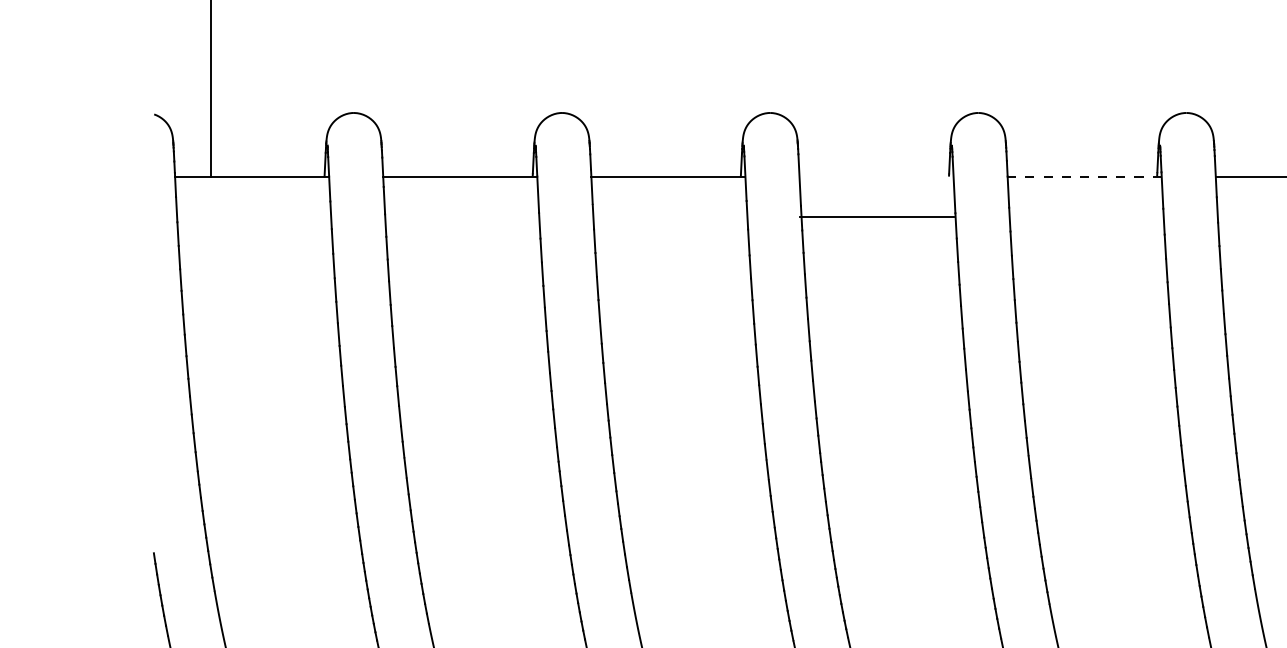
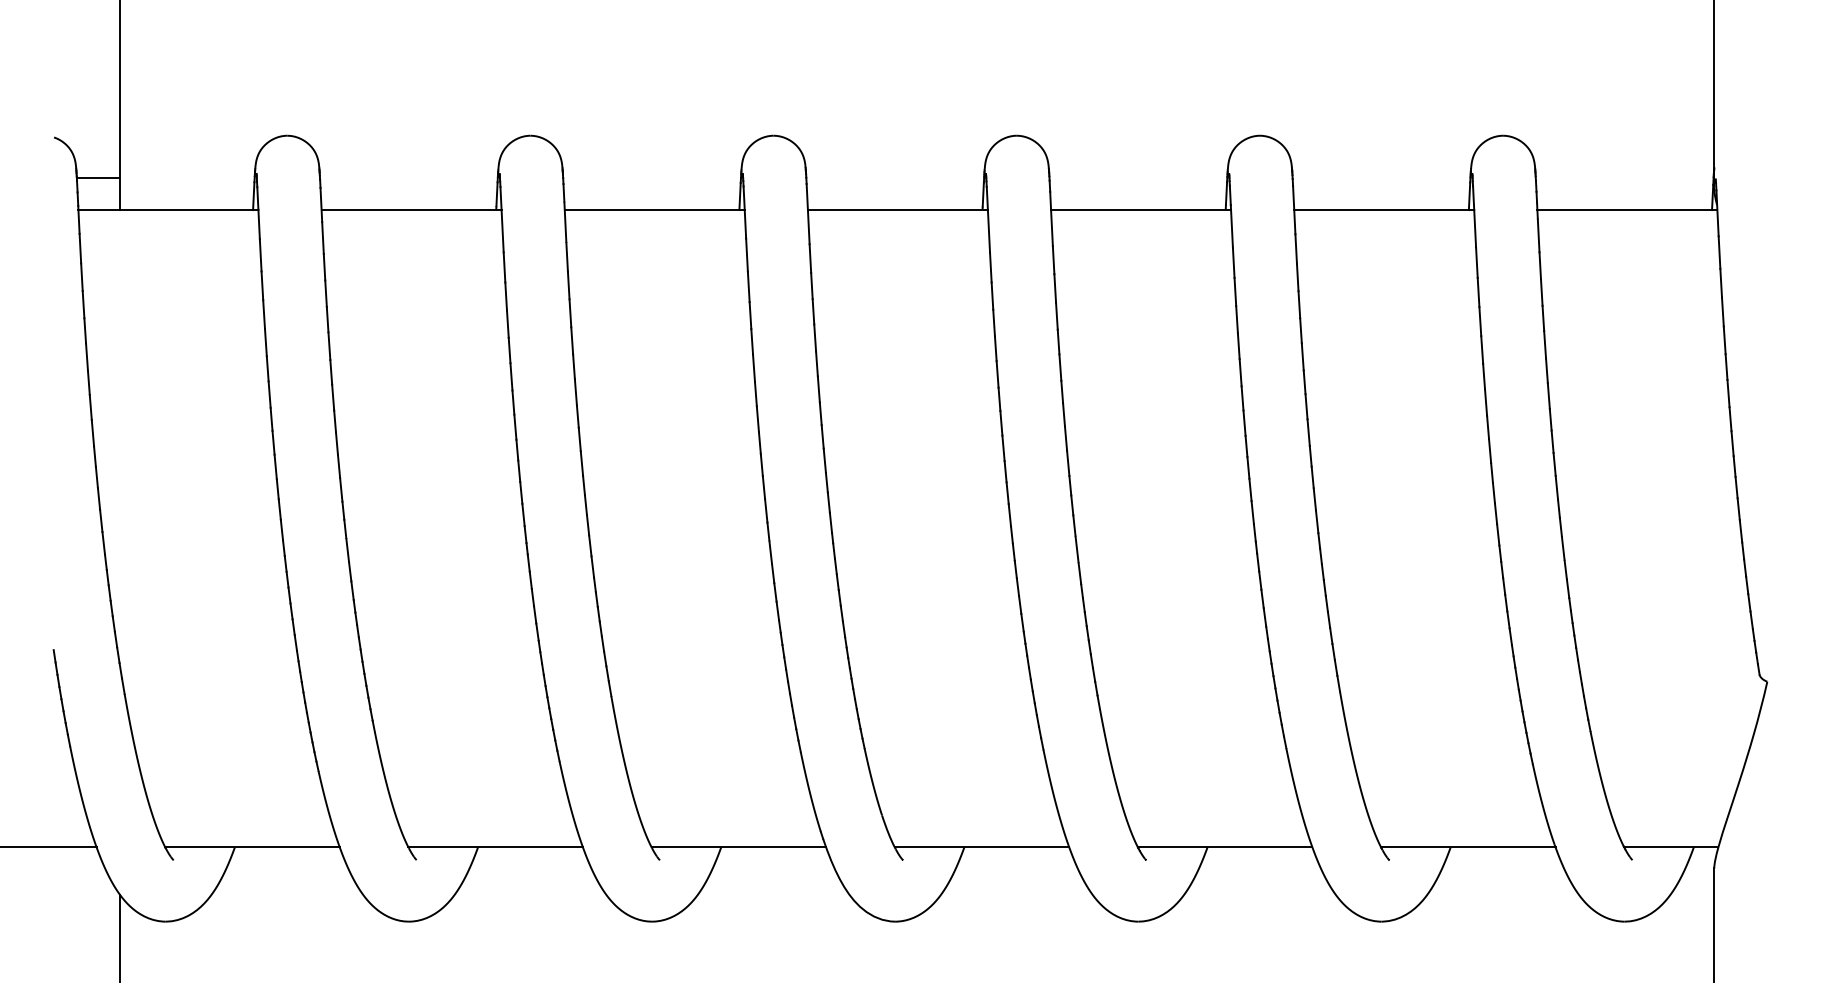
line: (191, 149) -> (97, 178), added
line: (1085, 176) -> (1141, 210), dashed -> solid
line: (876, 217) -> (897, 210), moved

